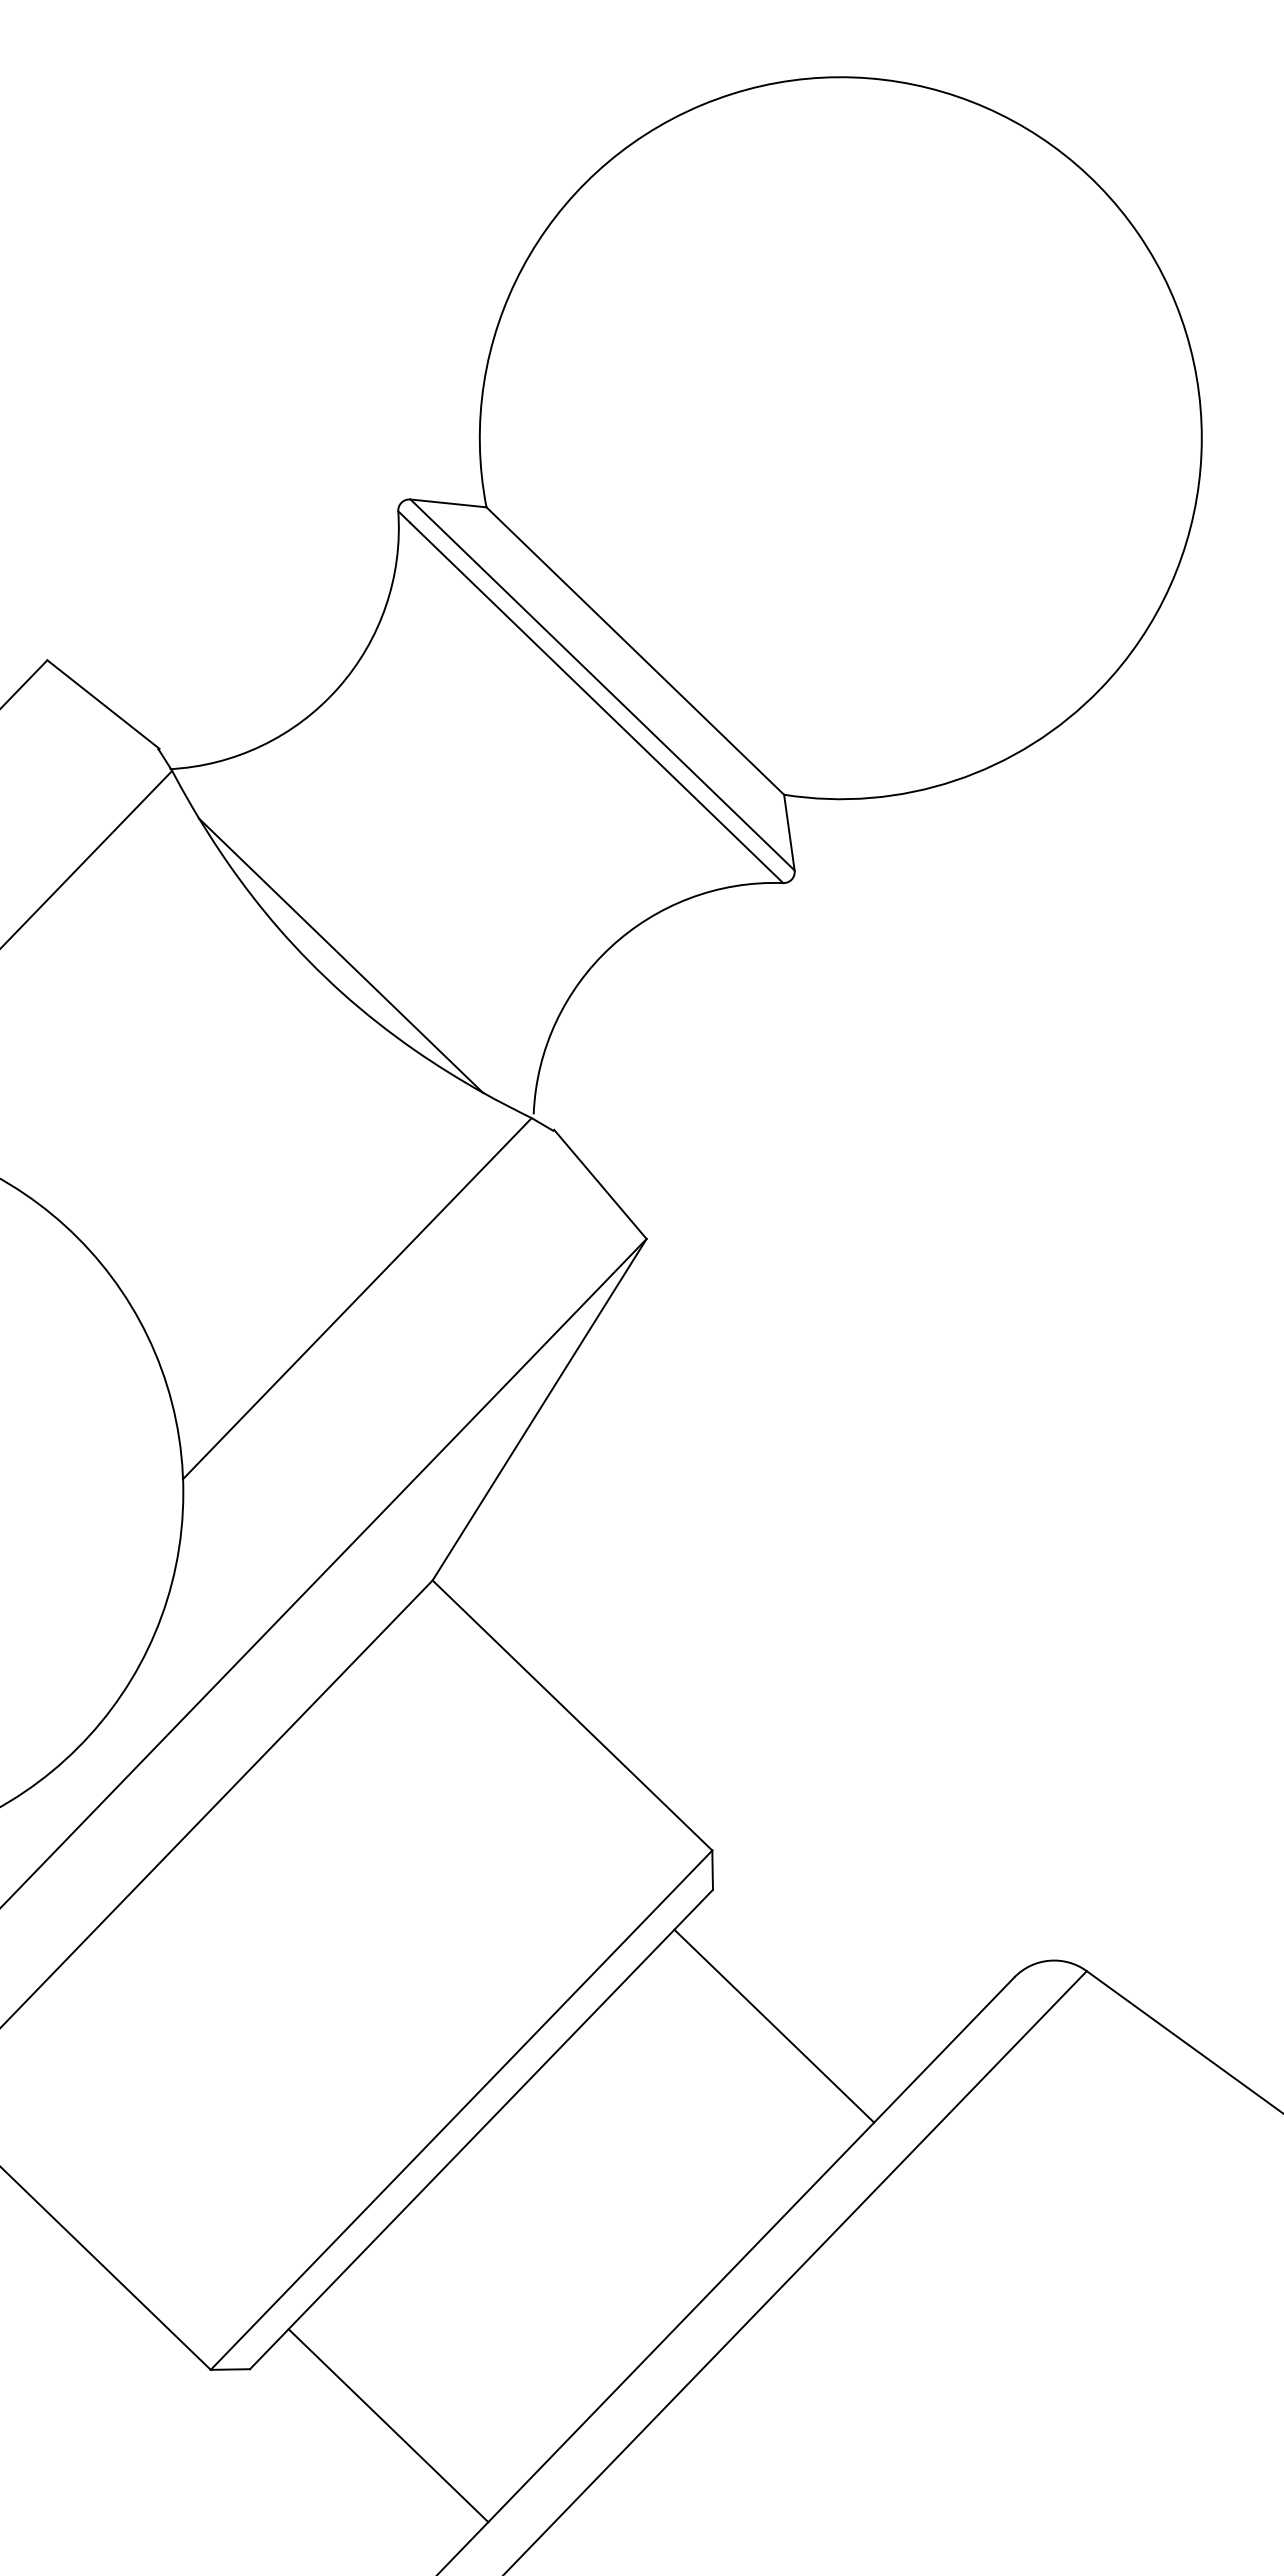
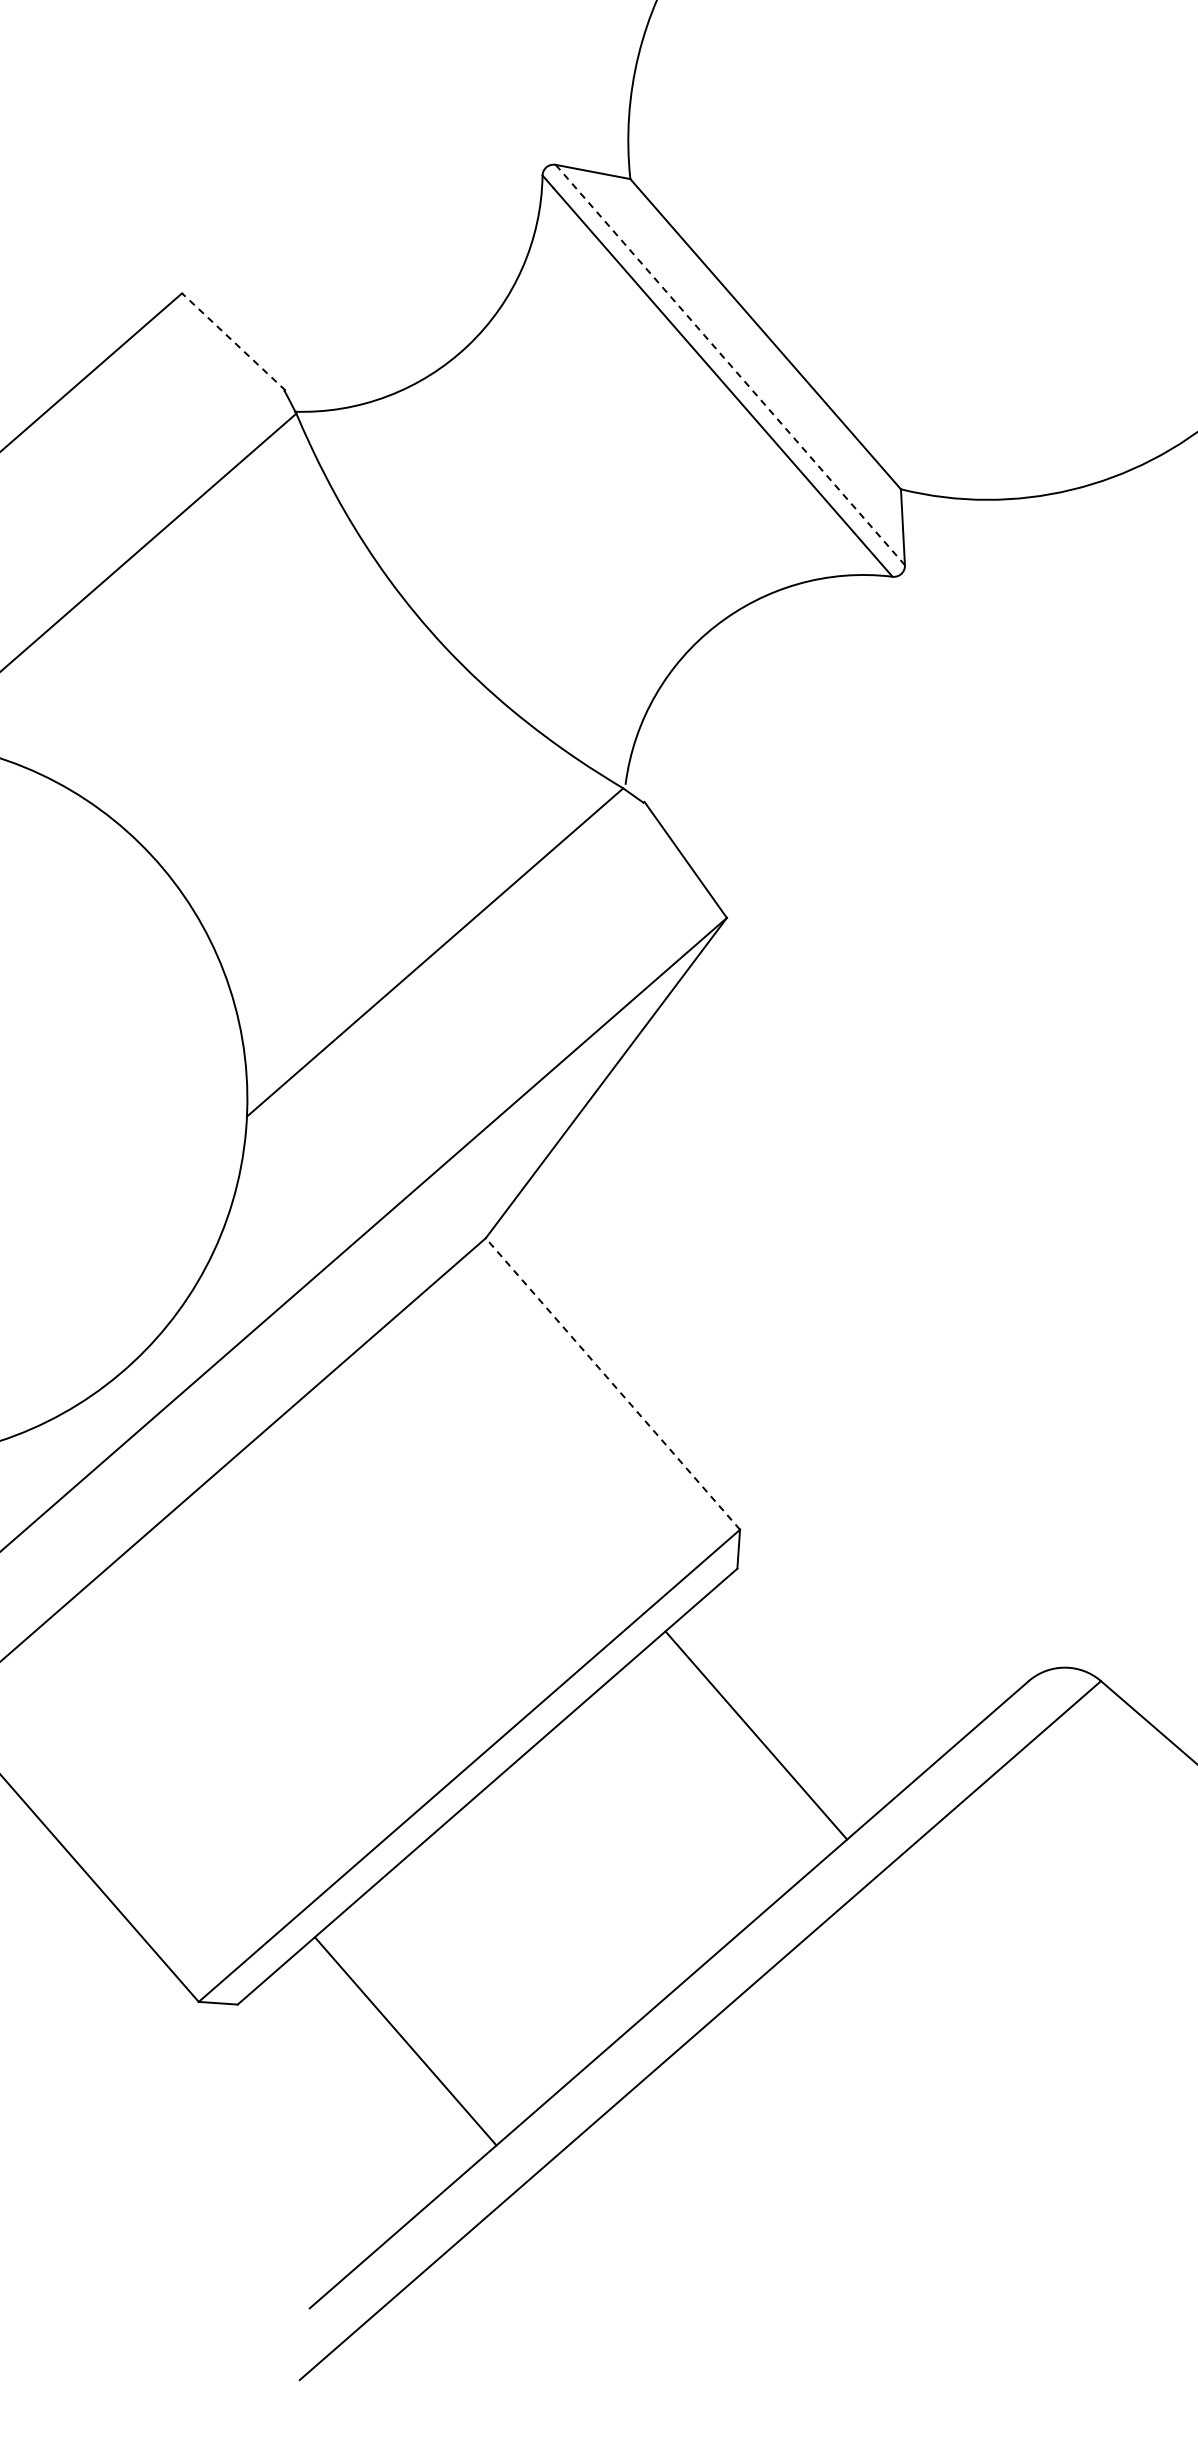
line: (602, 684) -> (730, 364), solid -> dashed
line: (103, 704) -> (233, 341), solid -> dashed
line: (340, 955) -> (447, 610), removed
line: (572, 1715) -> (612, 1384), solid -> dashed
line: (774, 2025) -> (756, 1734), moved
line: (388, 2425) -> (405, 2041), moved

